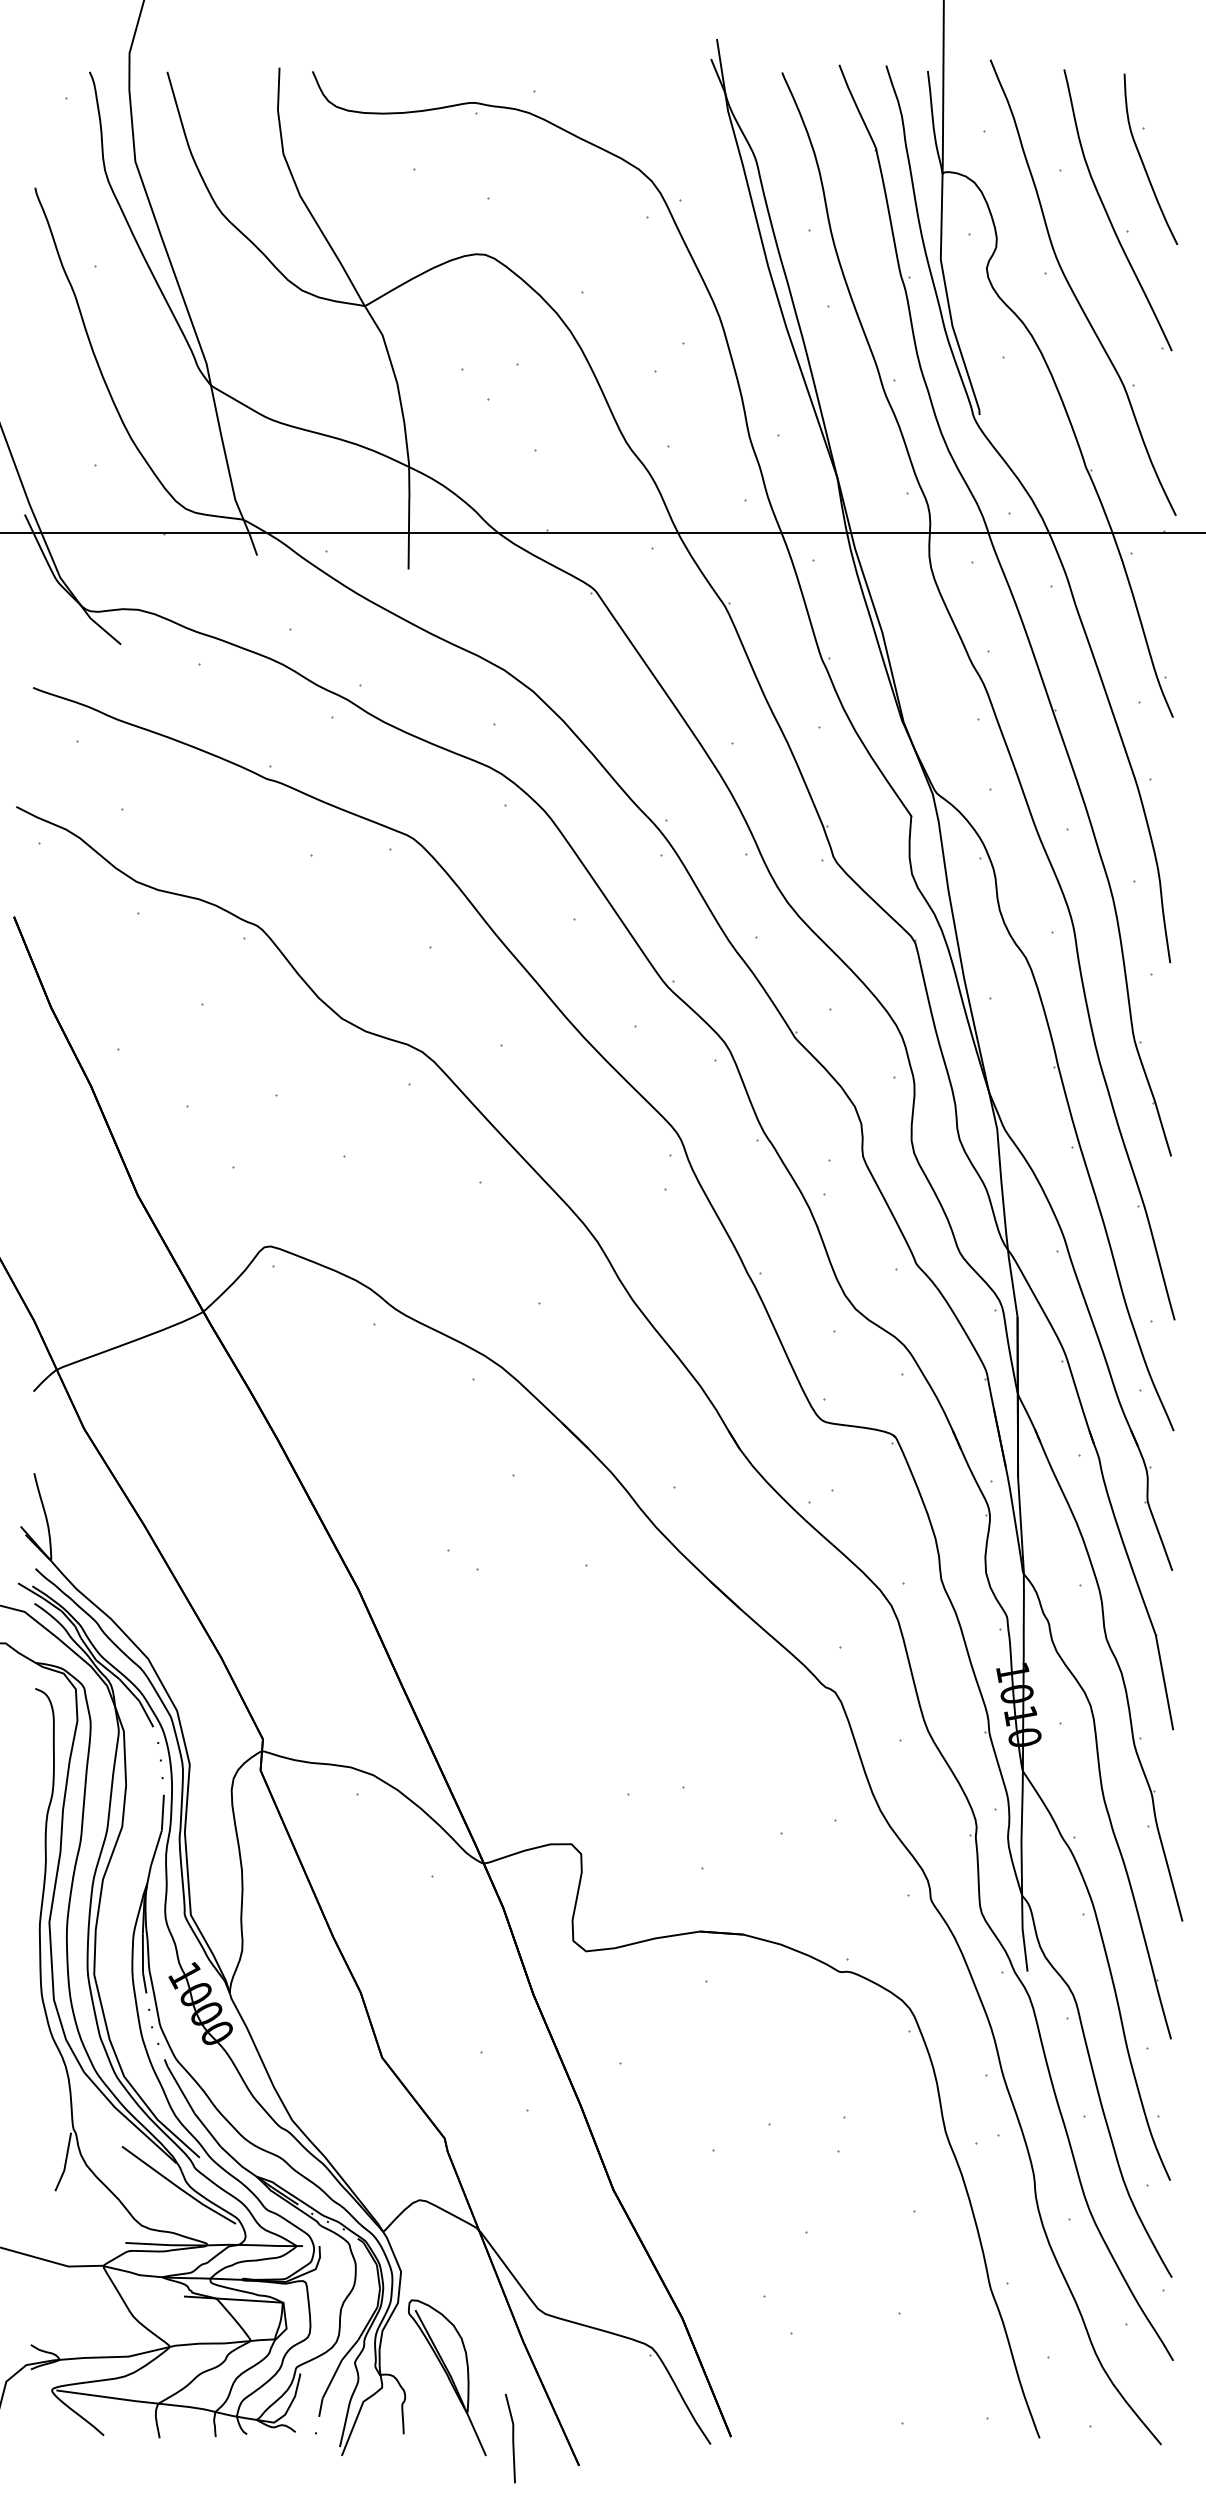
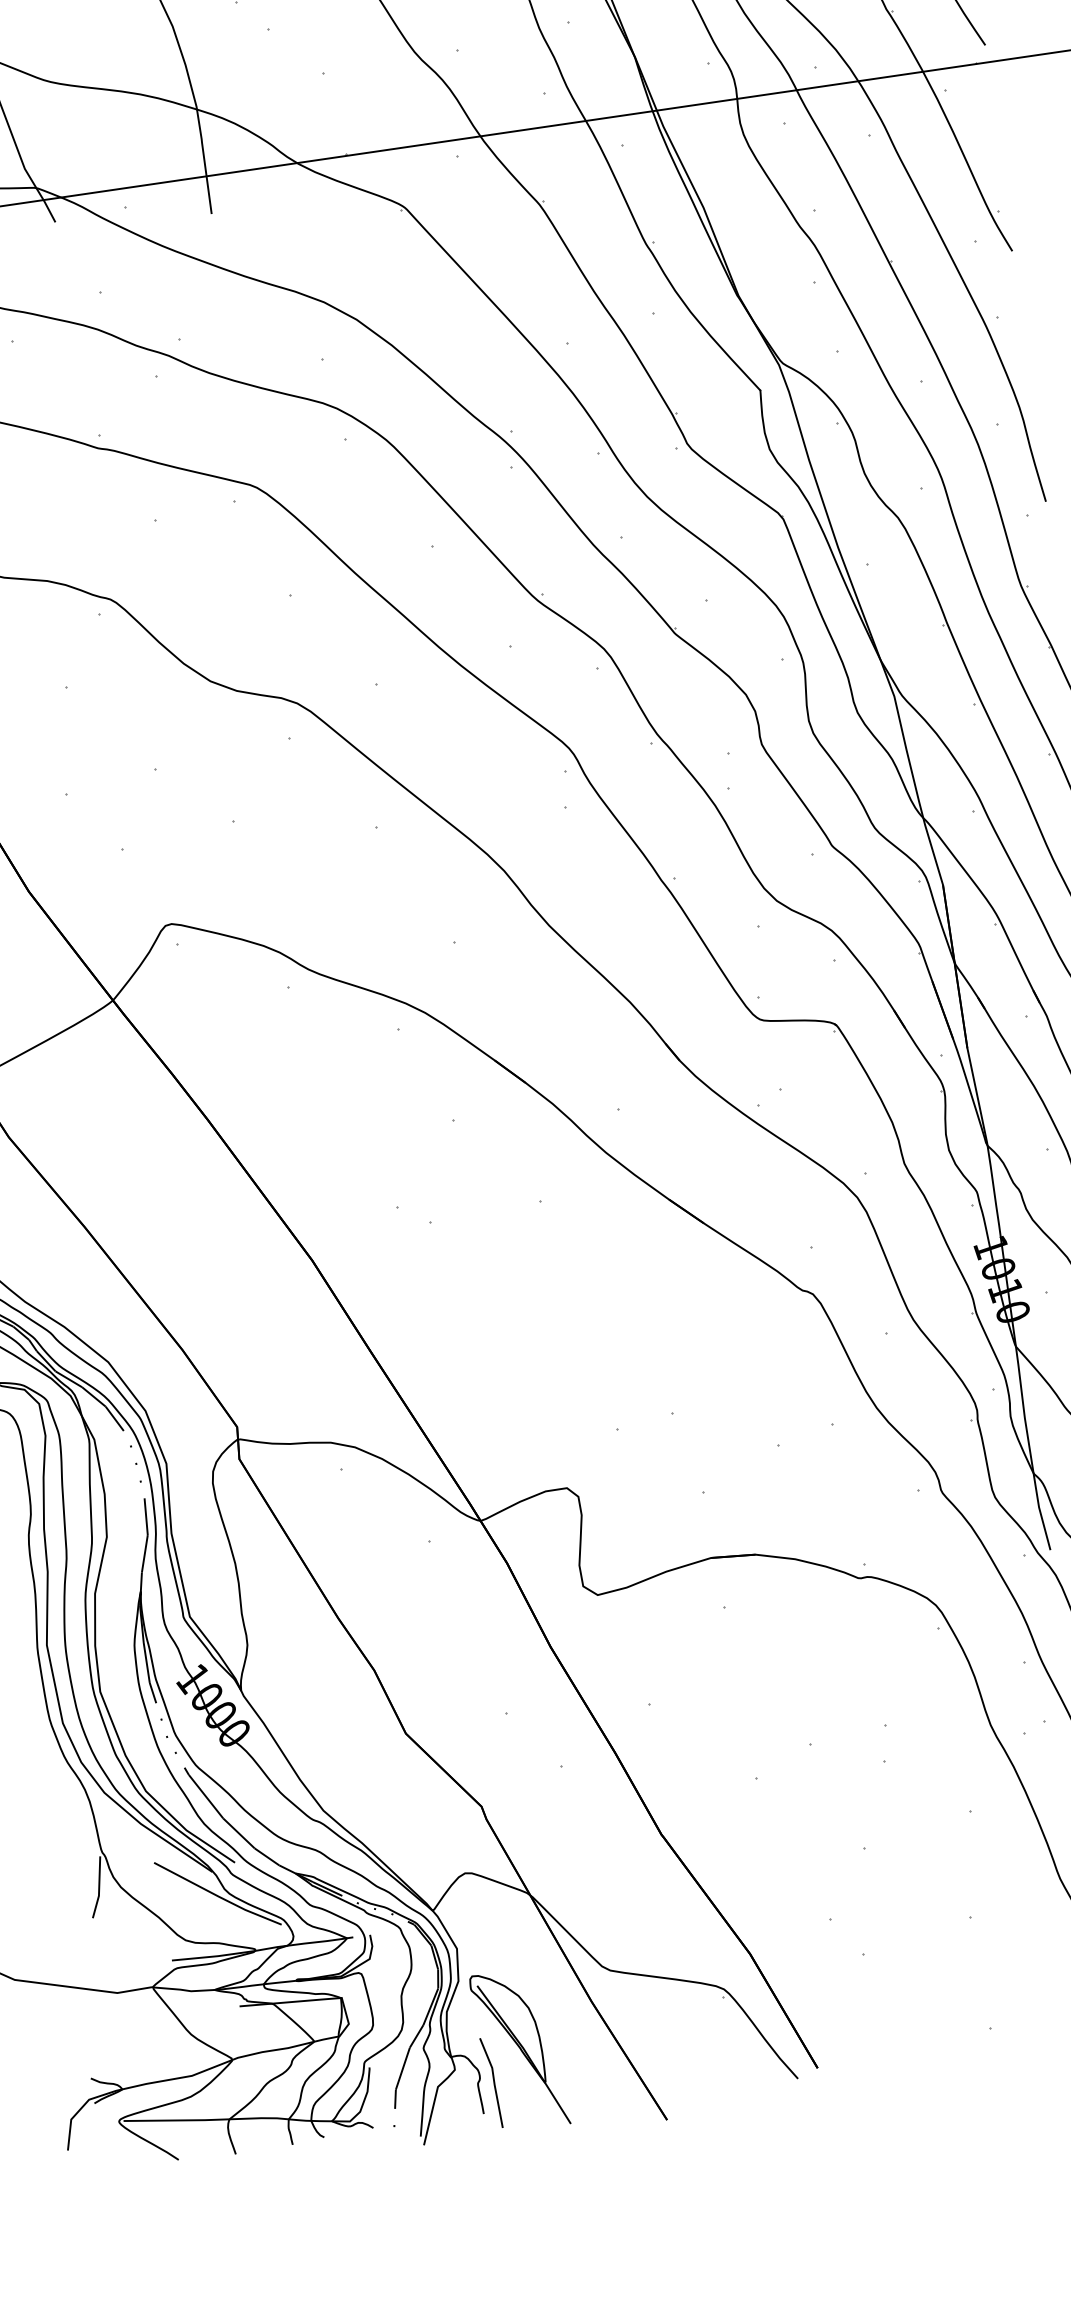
line: (512, 2438) -> (493, 2082), moved

